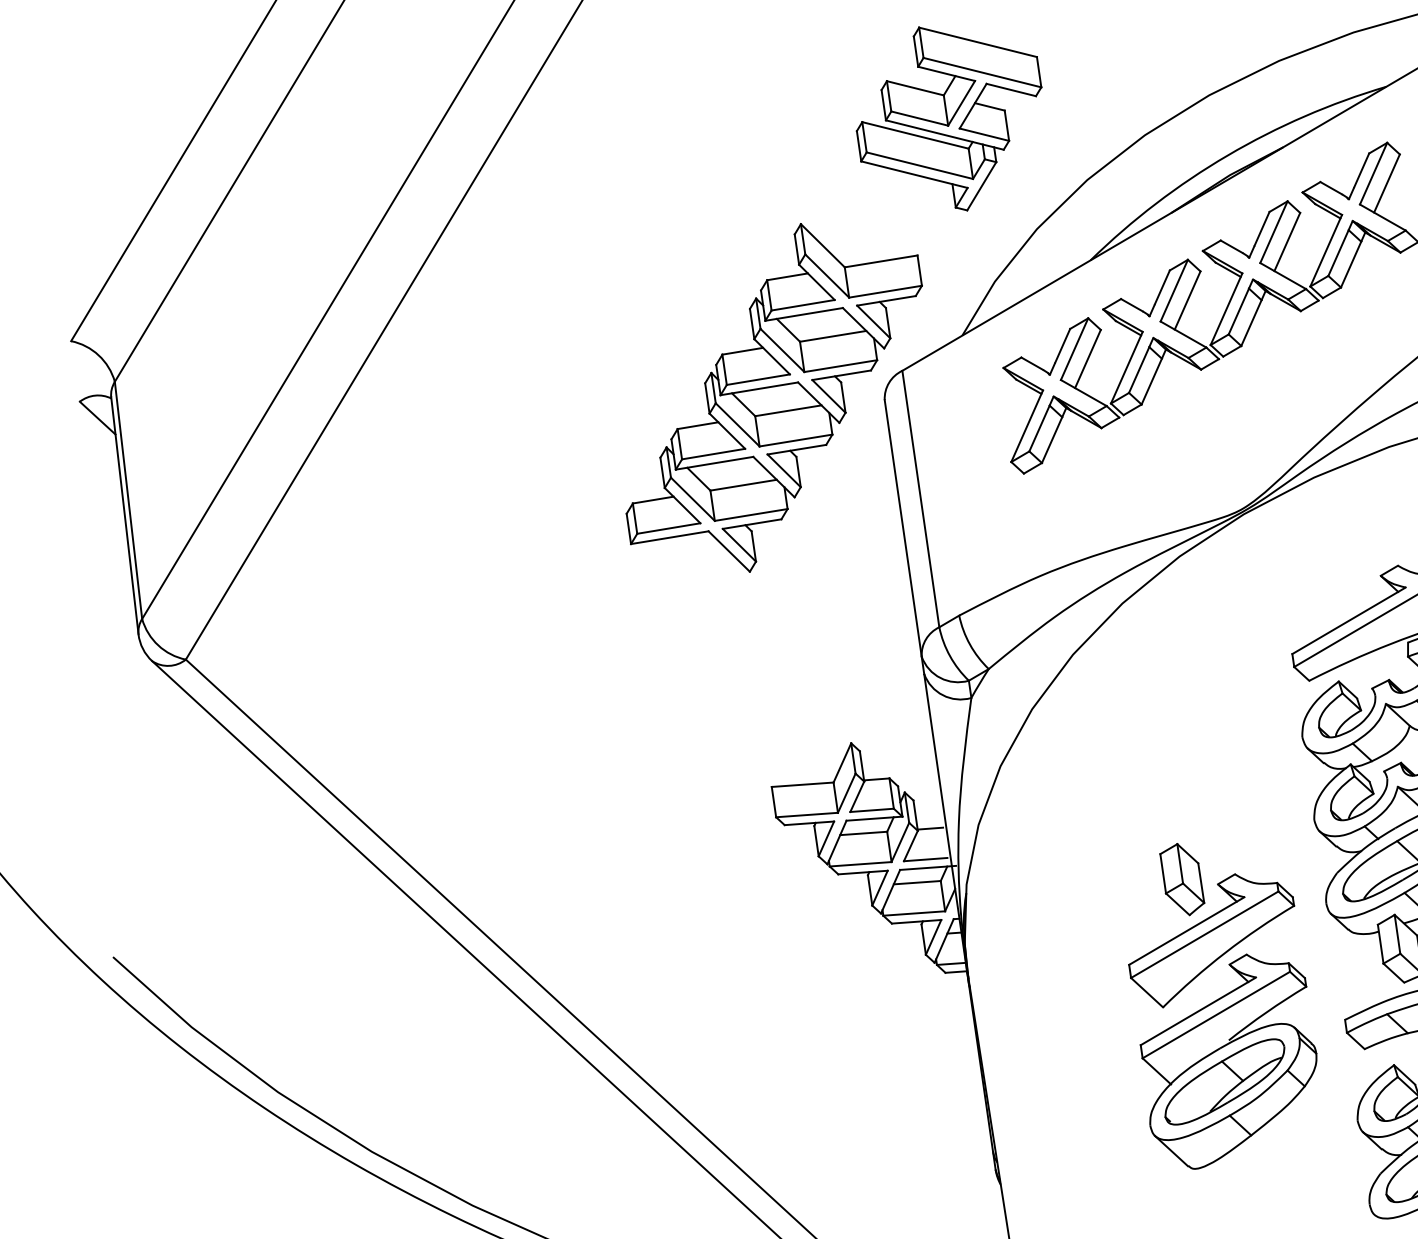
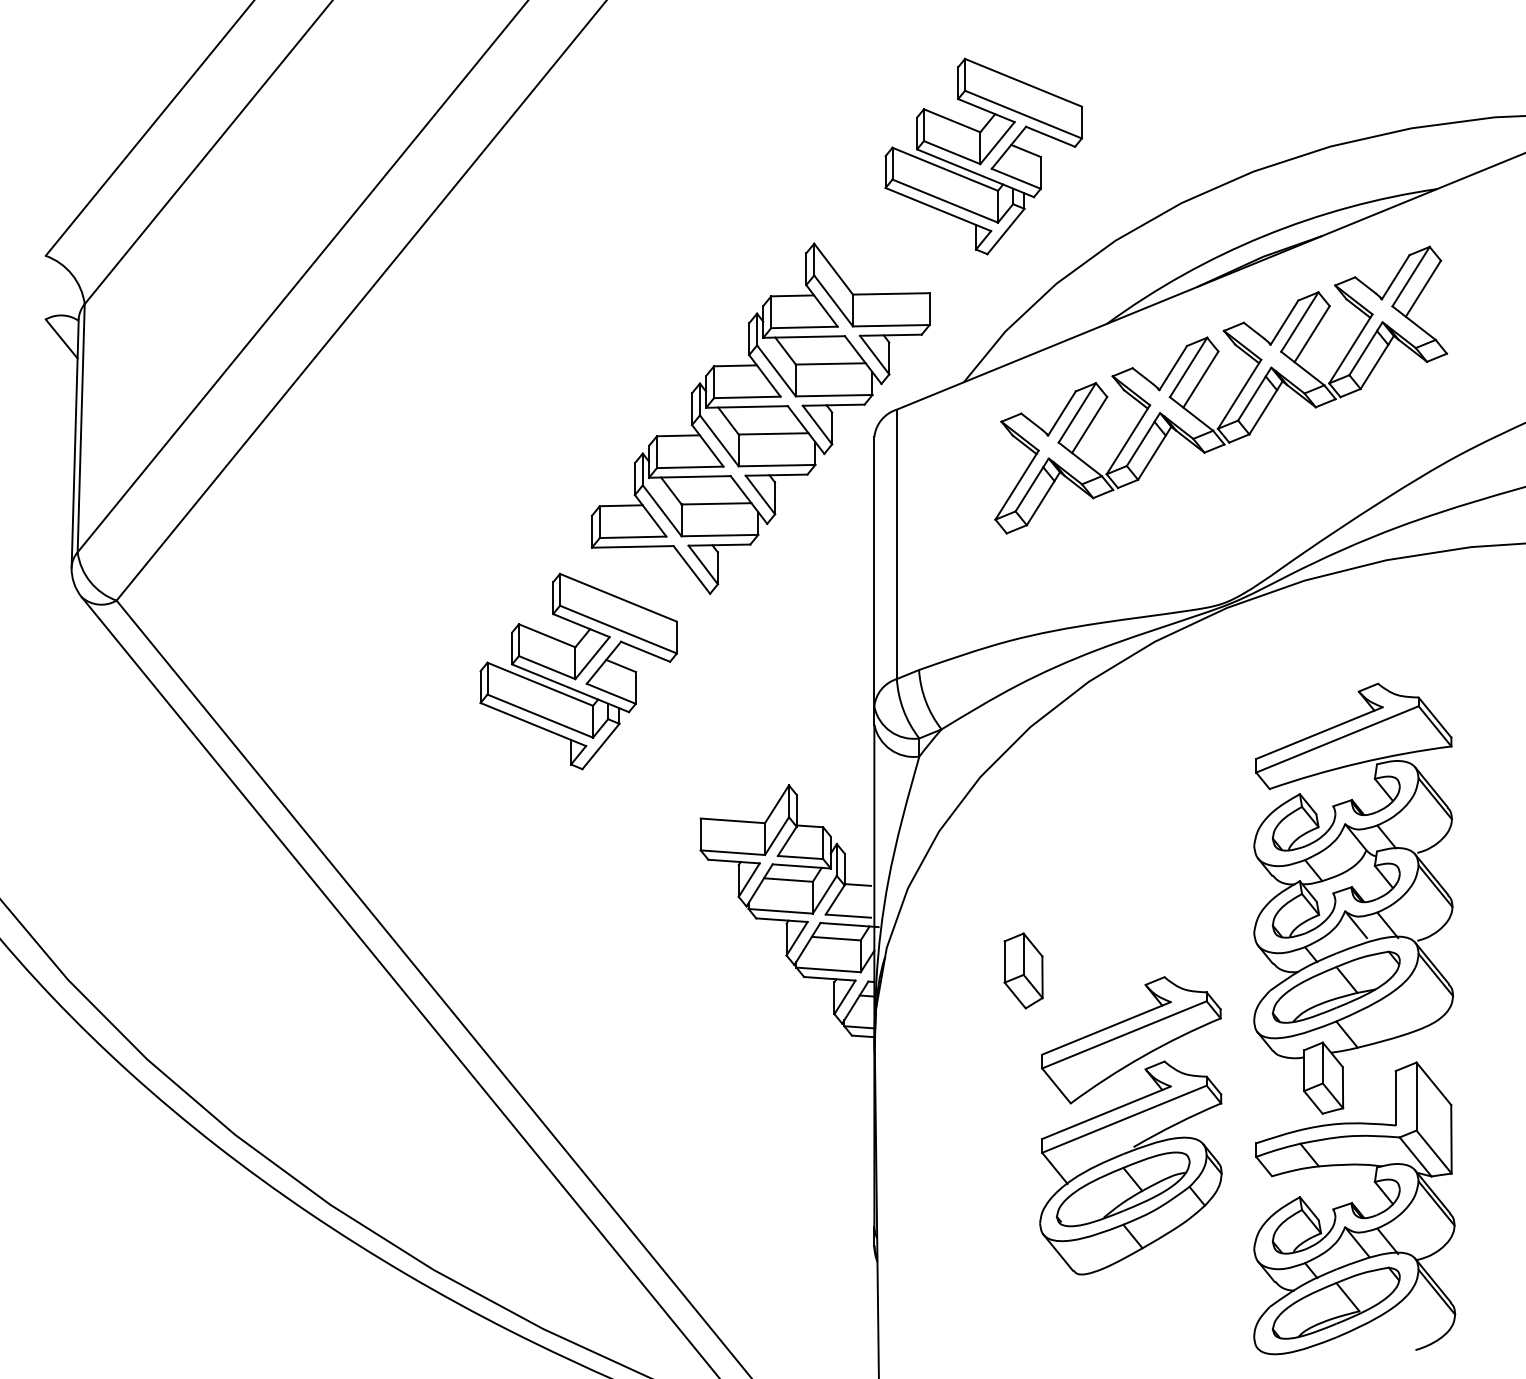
part: (635, 663) -> (578, 671), added
part: (1182, 879) -> (1023, 970), moved

